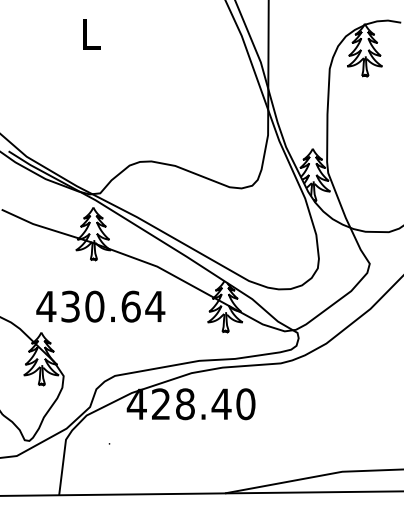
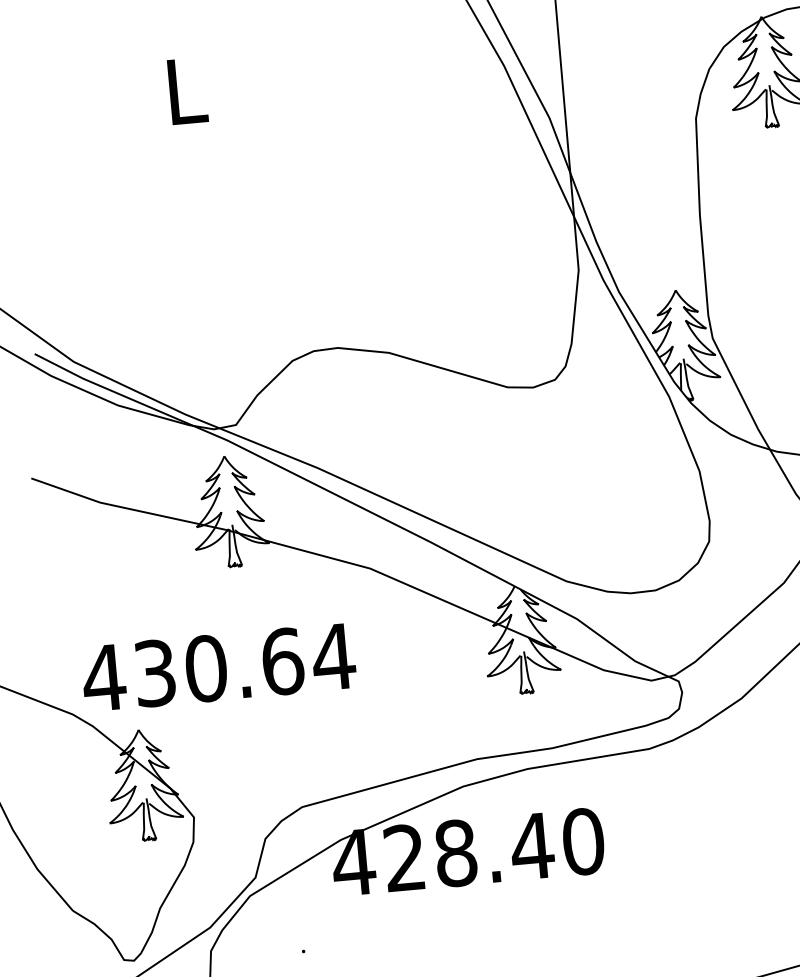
text: (100, 306) -> (218, 667), moved

